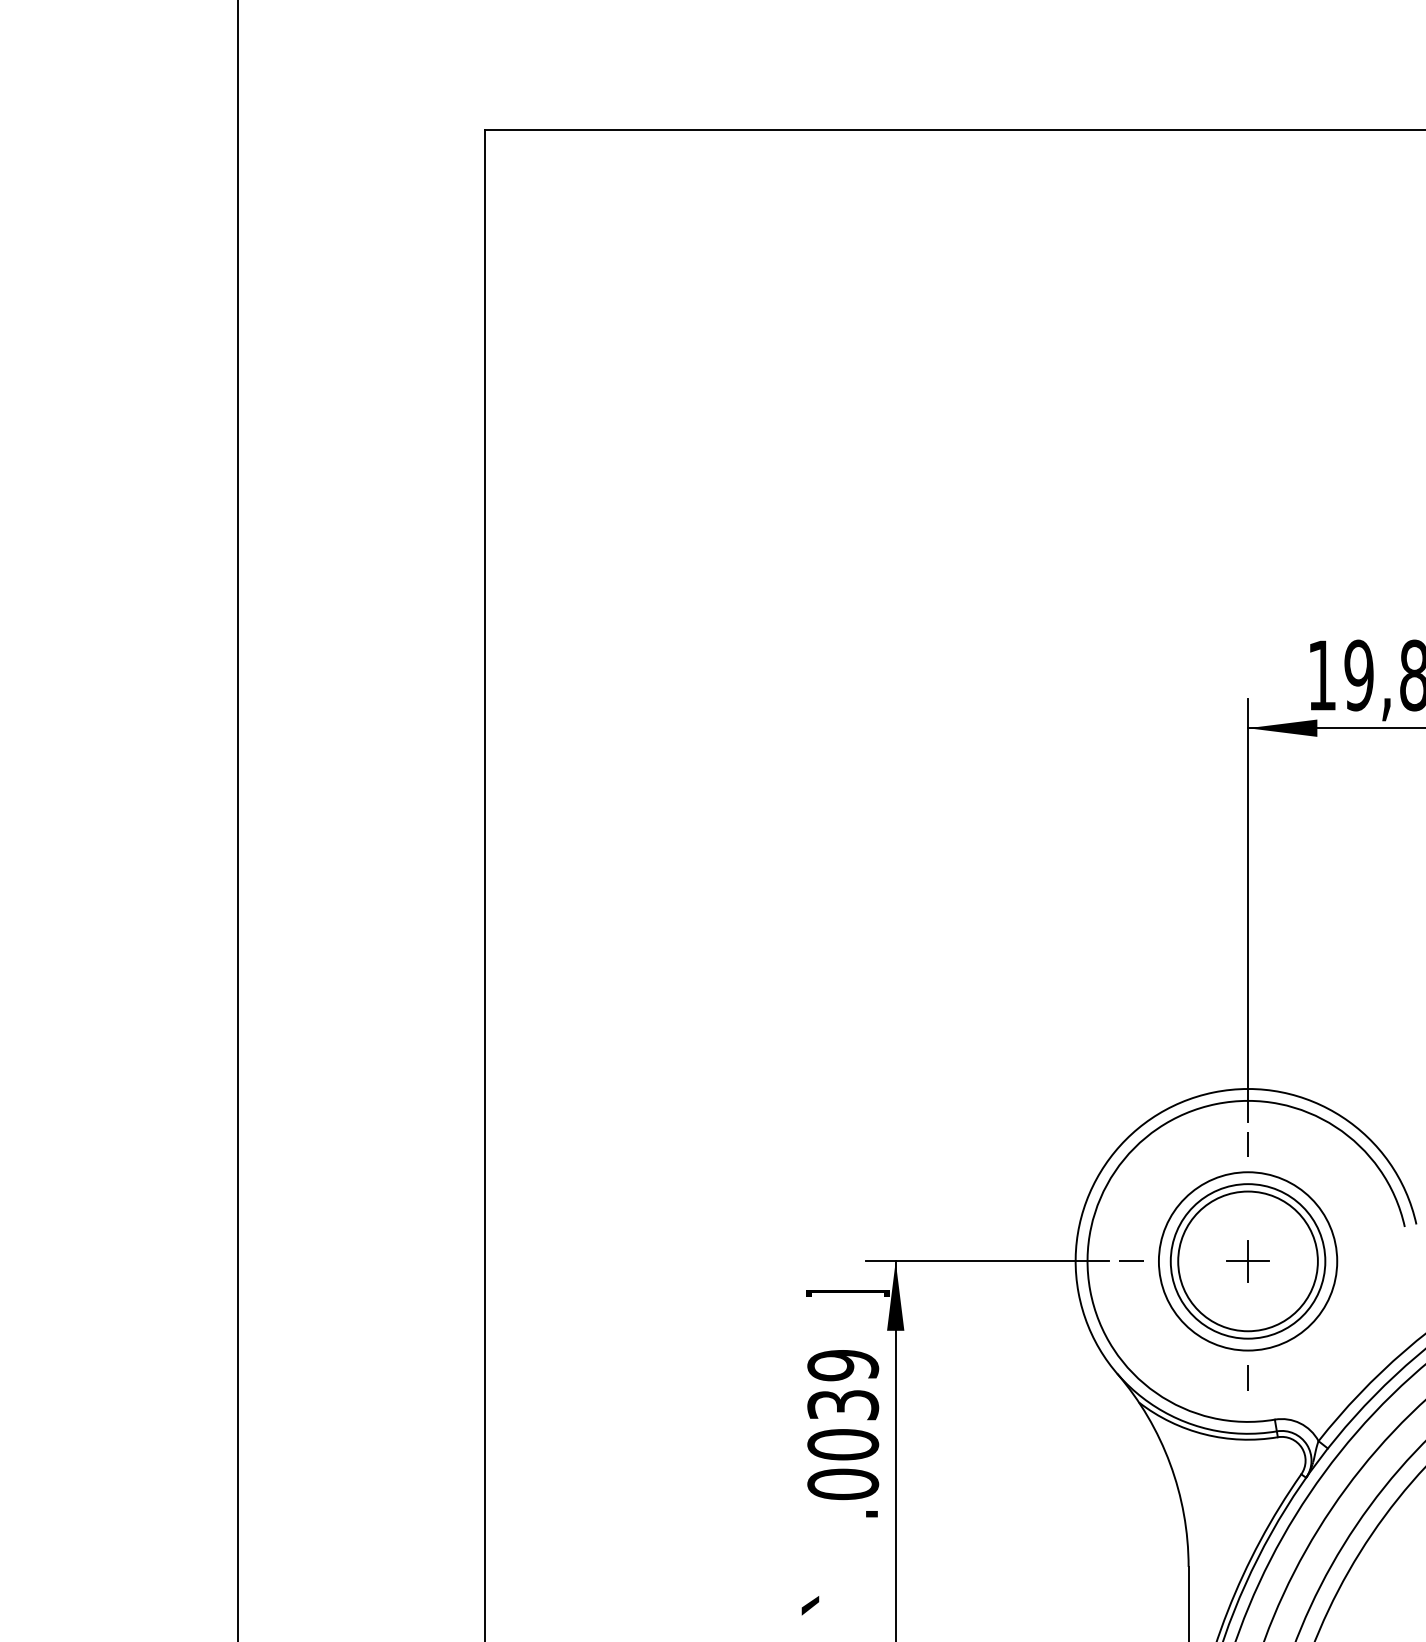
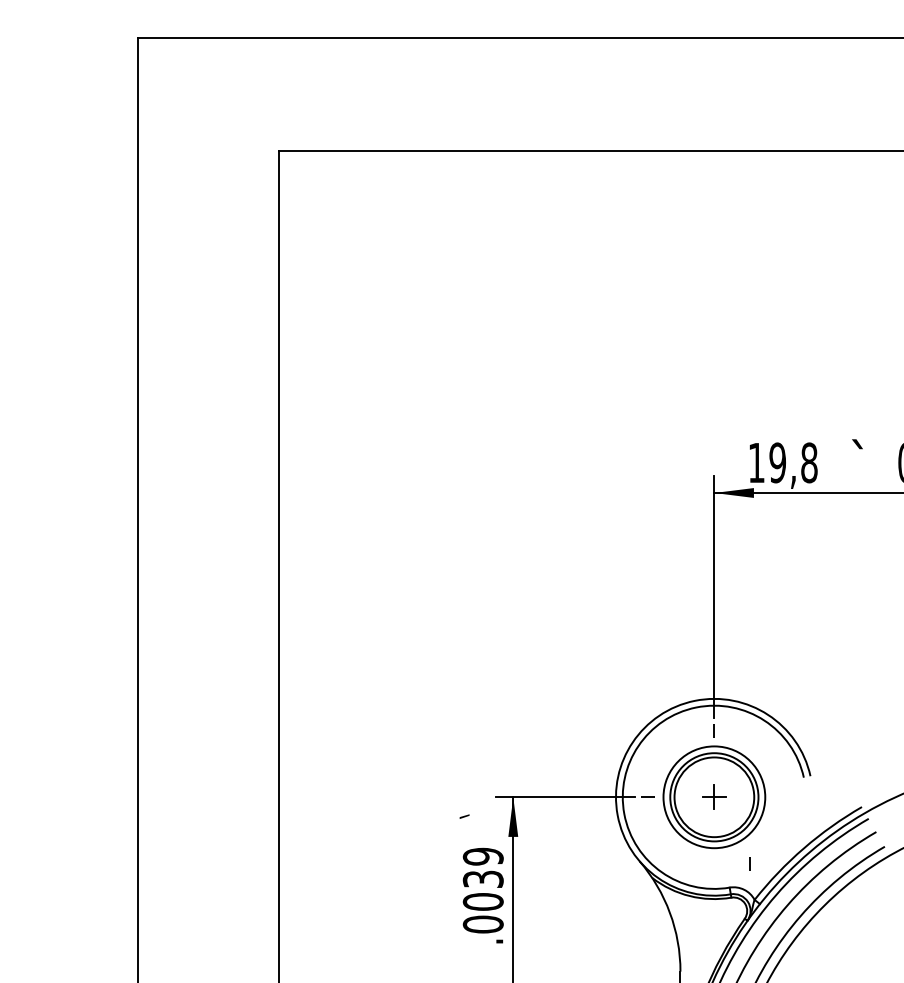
text: (845, 1293) -> (484, 815), ] -> `
line: (1246, 1377) -> (749, 863), moved

